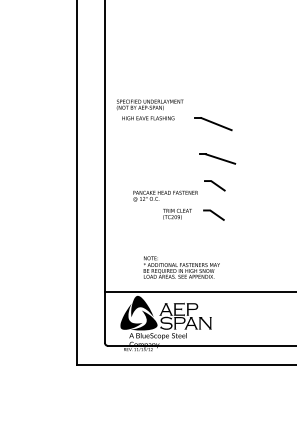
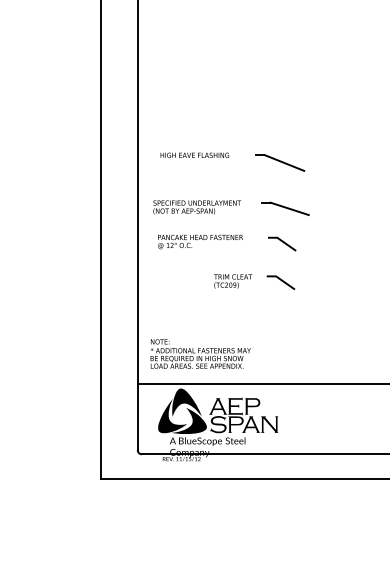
text: (149, 104) -> (196, 206), moved
text: (165, 195) -> (200, 240), moved
text: (181, 267) -> (200, 353), moved

